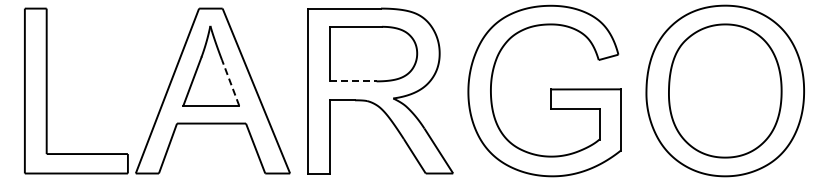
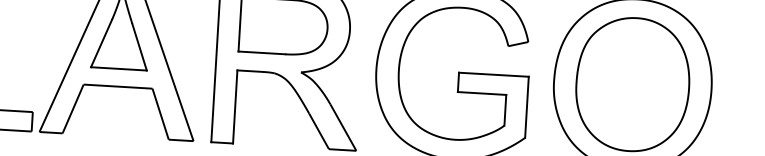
line: (353, 81) -> (262, 53), dashed -> solid
line: (230, 82) -> (139, 46), dashed -> solid

